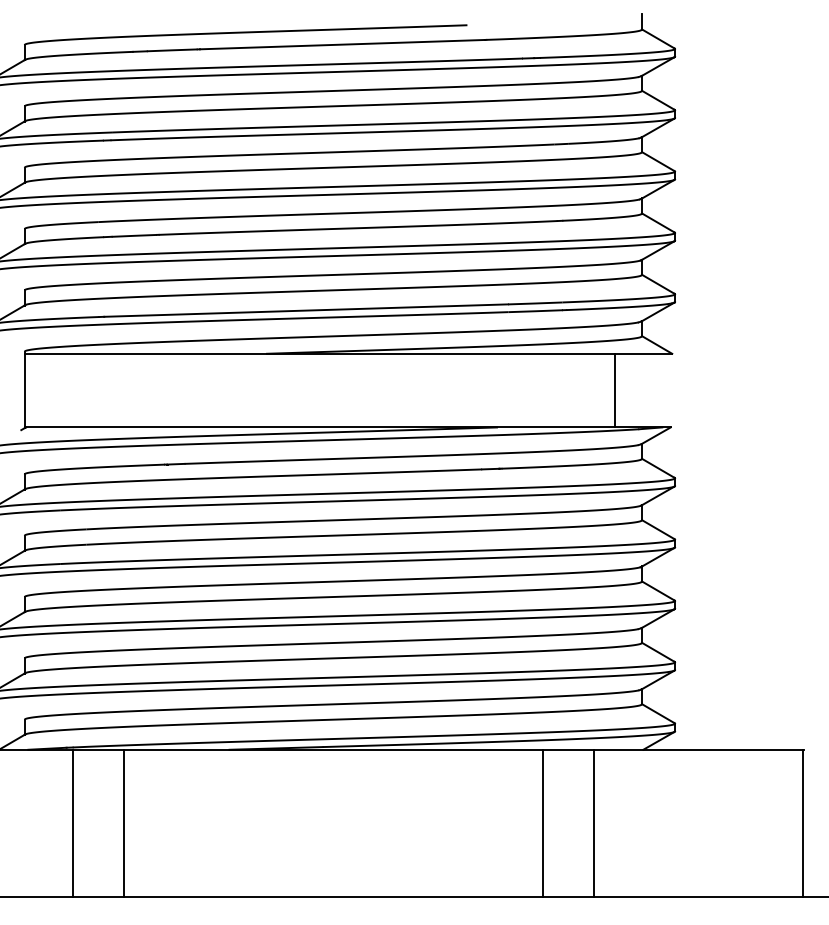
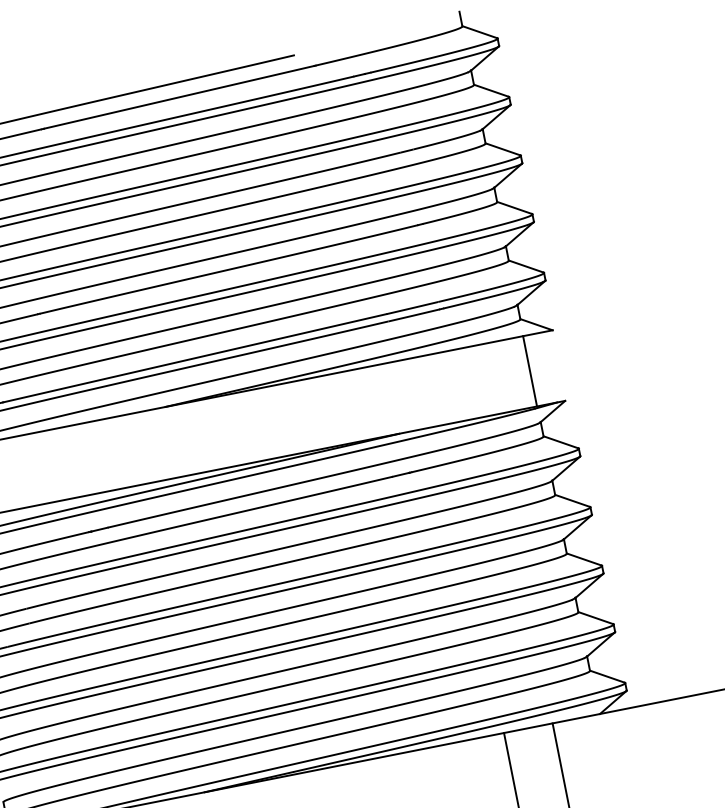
line: (615, 390) -> (530, 371), moved

